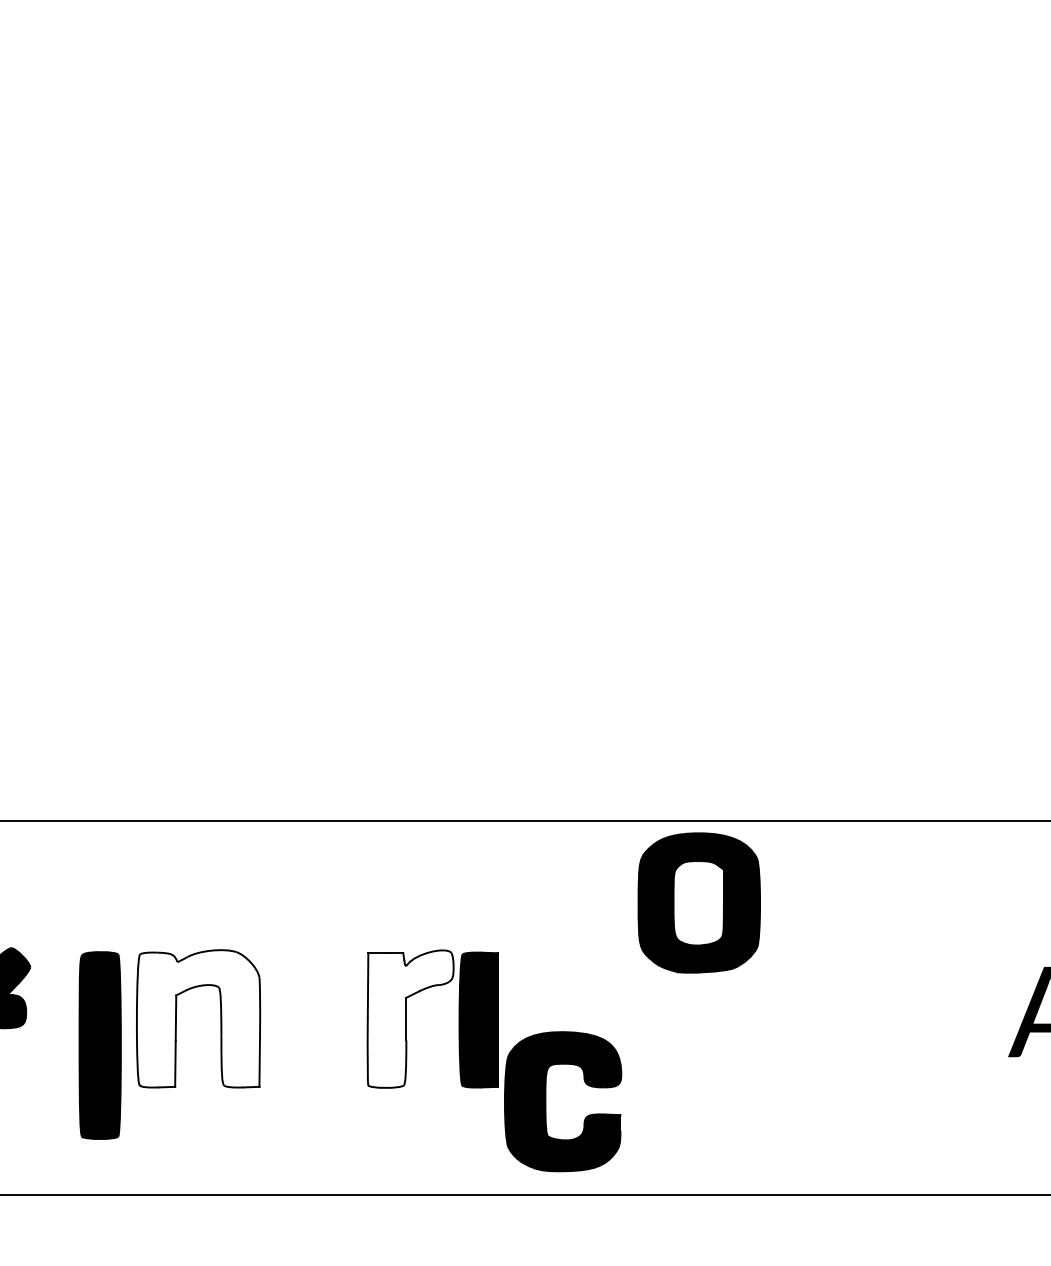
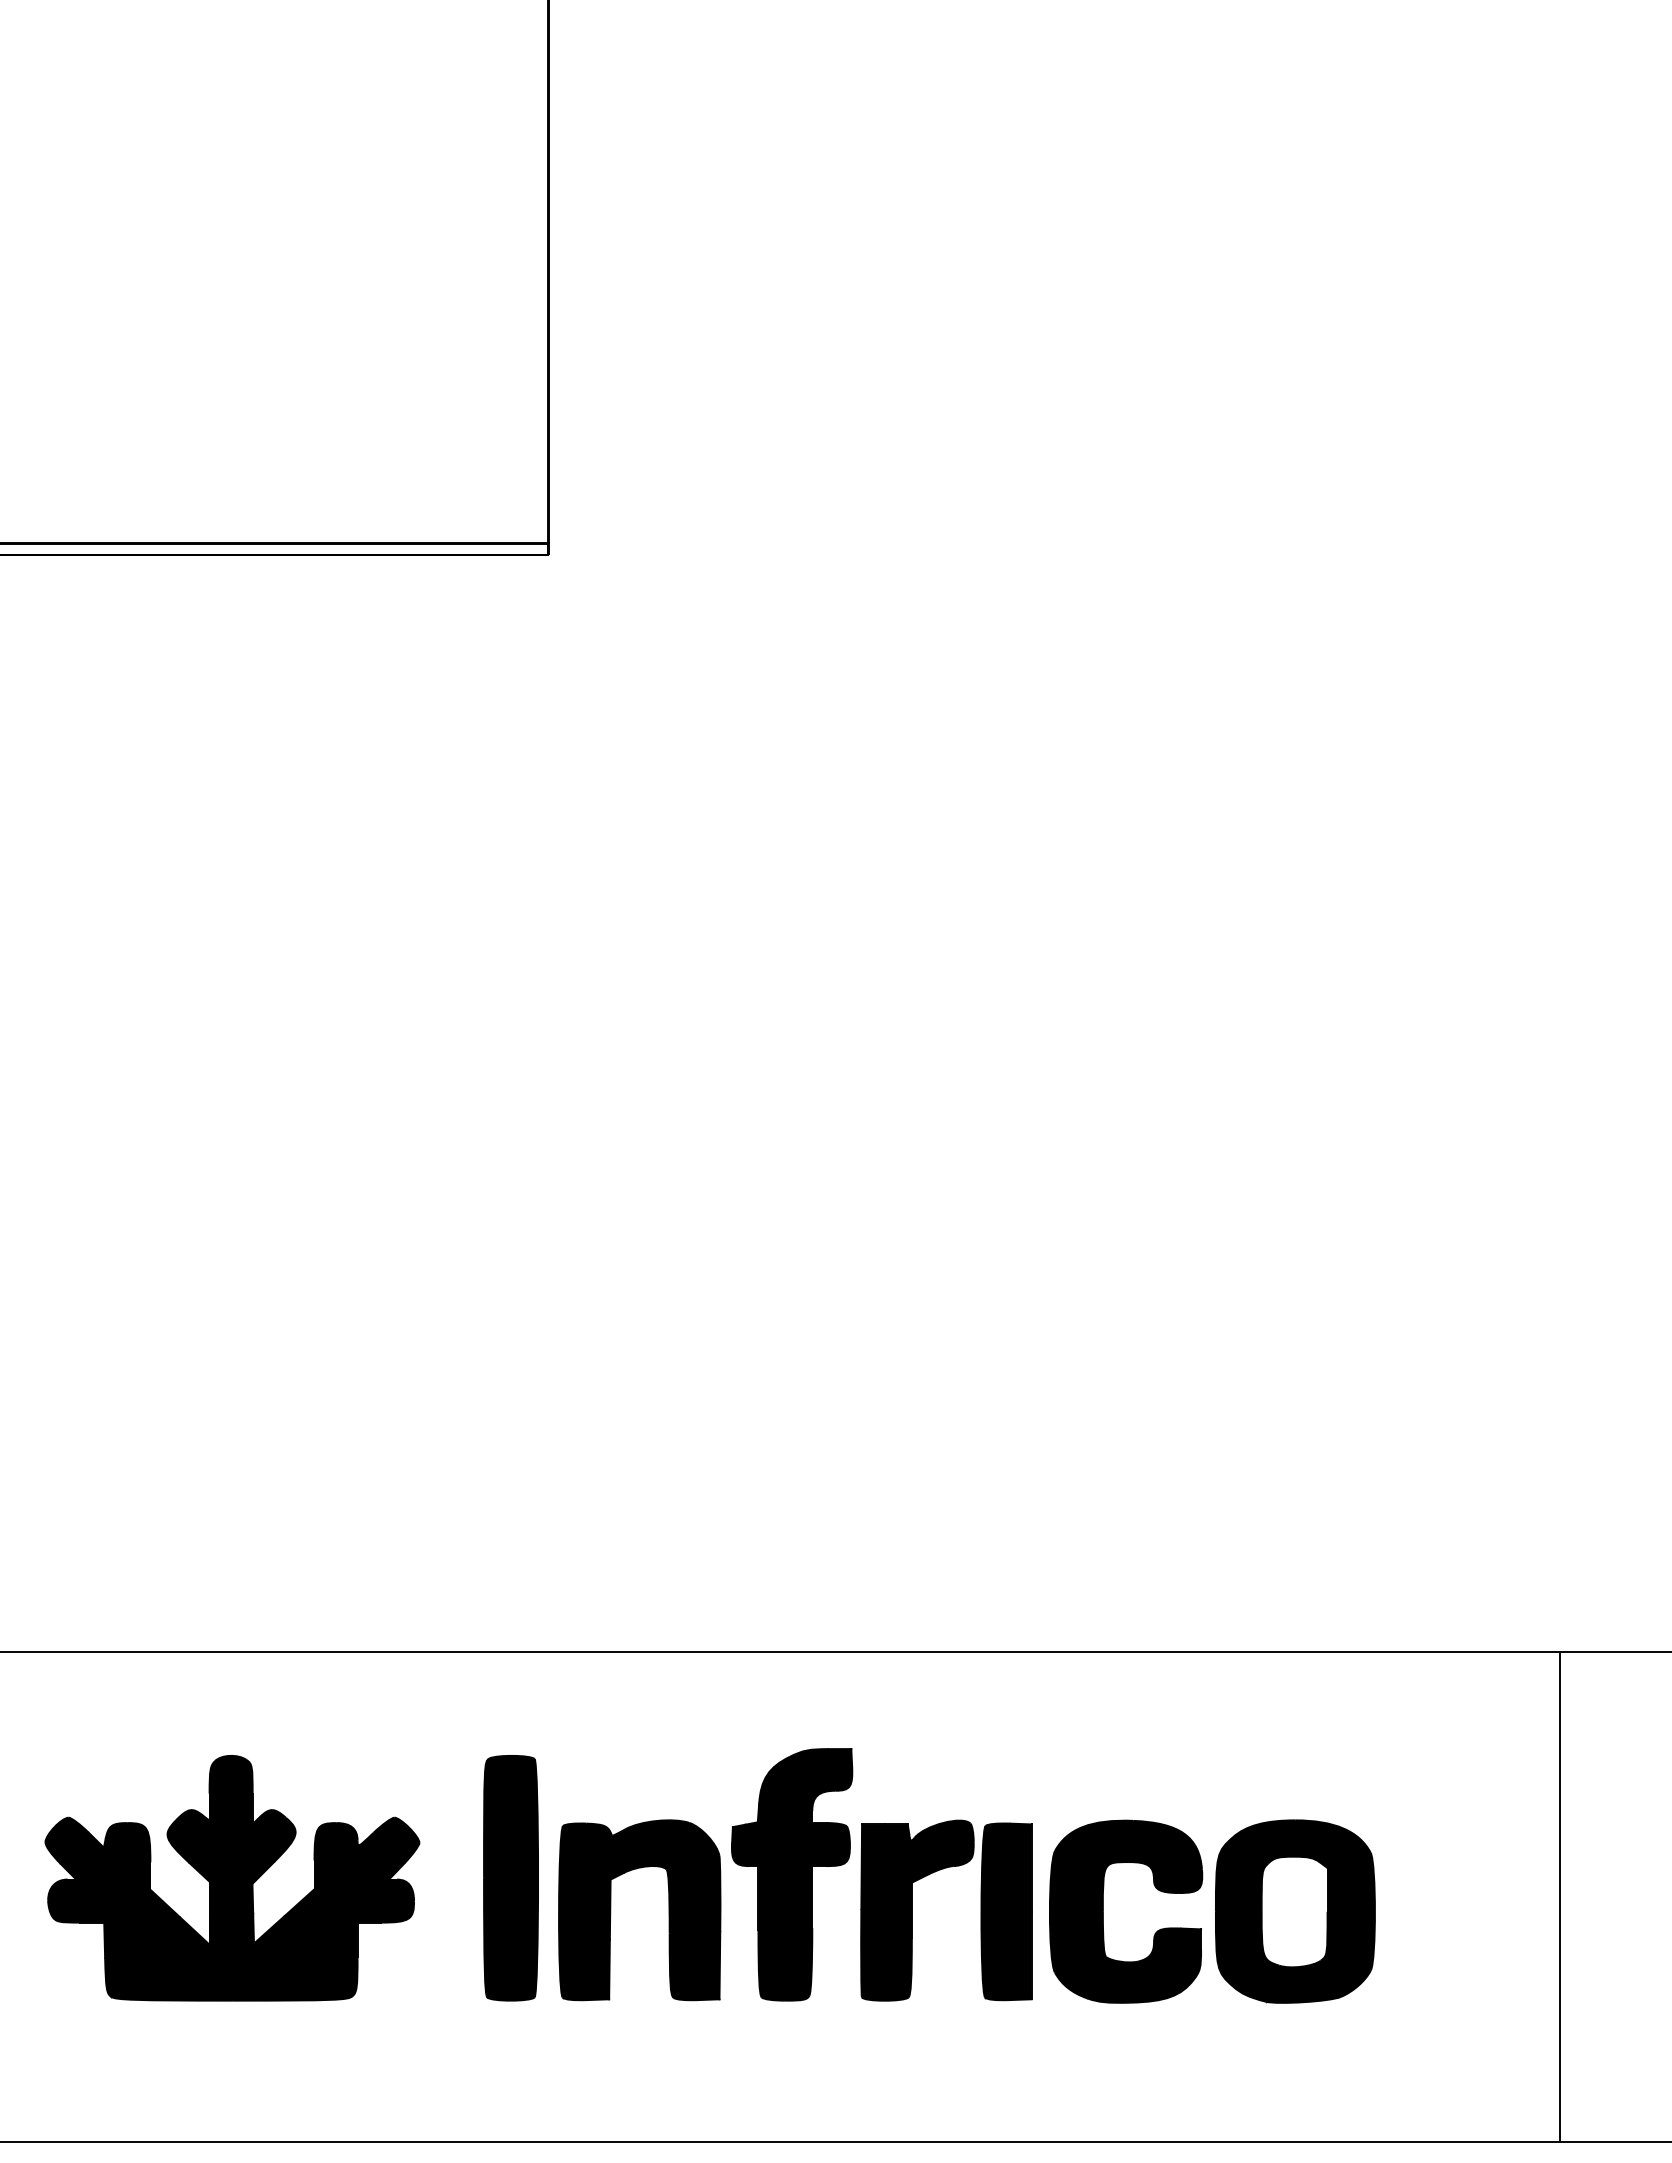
part: (699, 902) -> (1295, 1911), moved
part: (315, 991) -> (792, 1874), added
line: (901, 1008) -> (1560, 1896), added
fill: (198, 1019) -> (639, 1910), added
fill: (410, 1019) -> (917, 1910), added
part: (99, 1045) -> (510, 1878), moved
part: (545, 1101) -> (1103, 1911), moved

